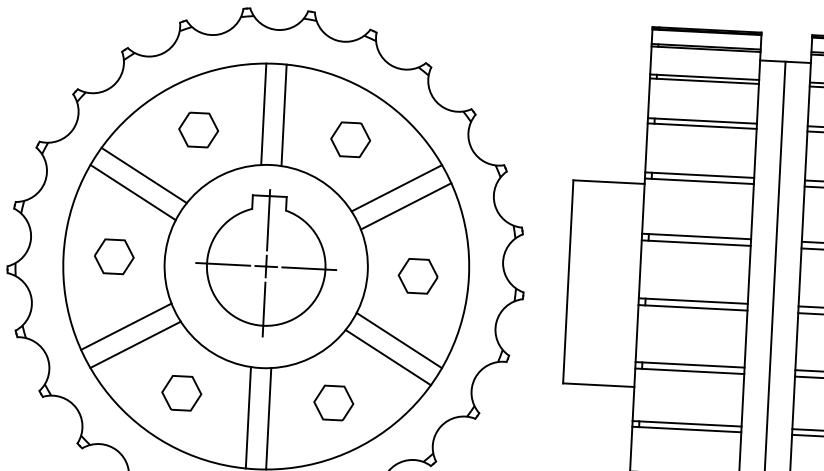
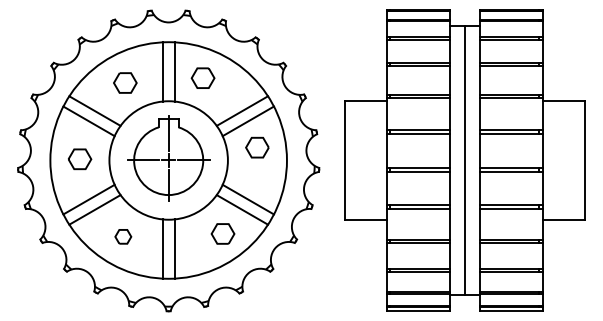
part: (349, 138) -> (202, 77), moved
part: (418, 275) -> (257, 147), moved
part: (182, 392) -> (123, 236), size x0.7
part: (332, 402) -> (222, 233), moved

